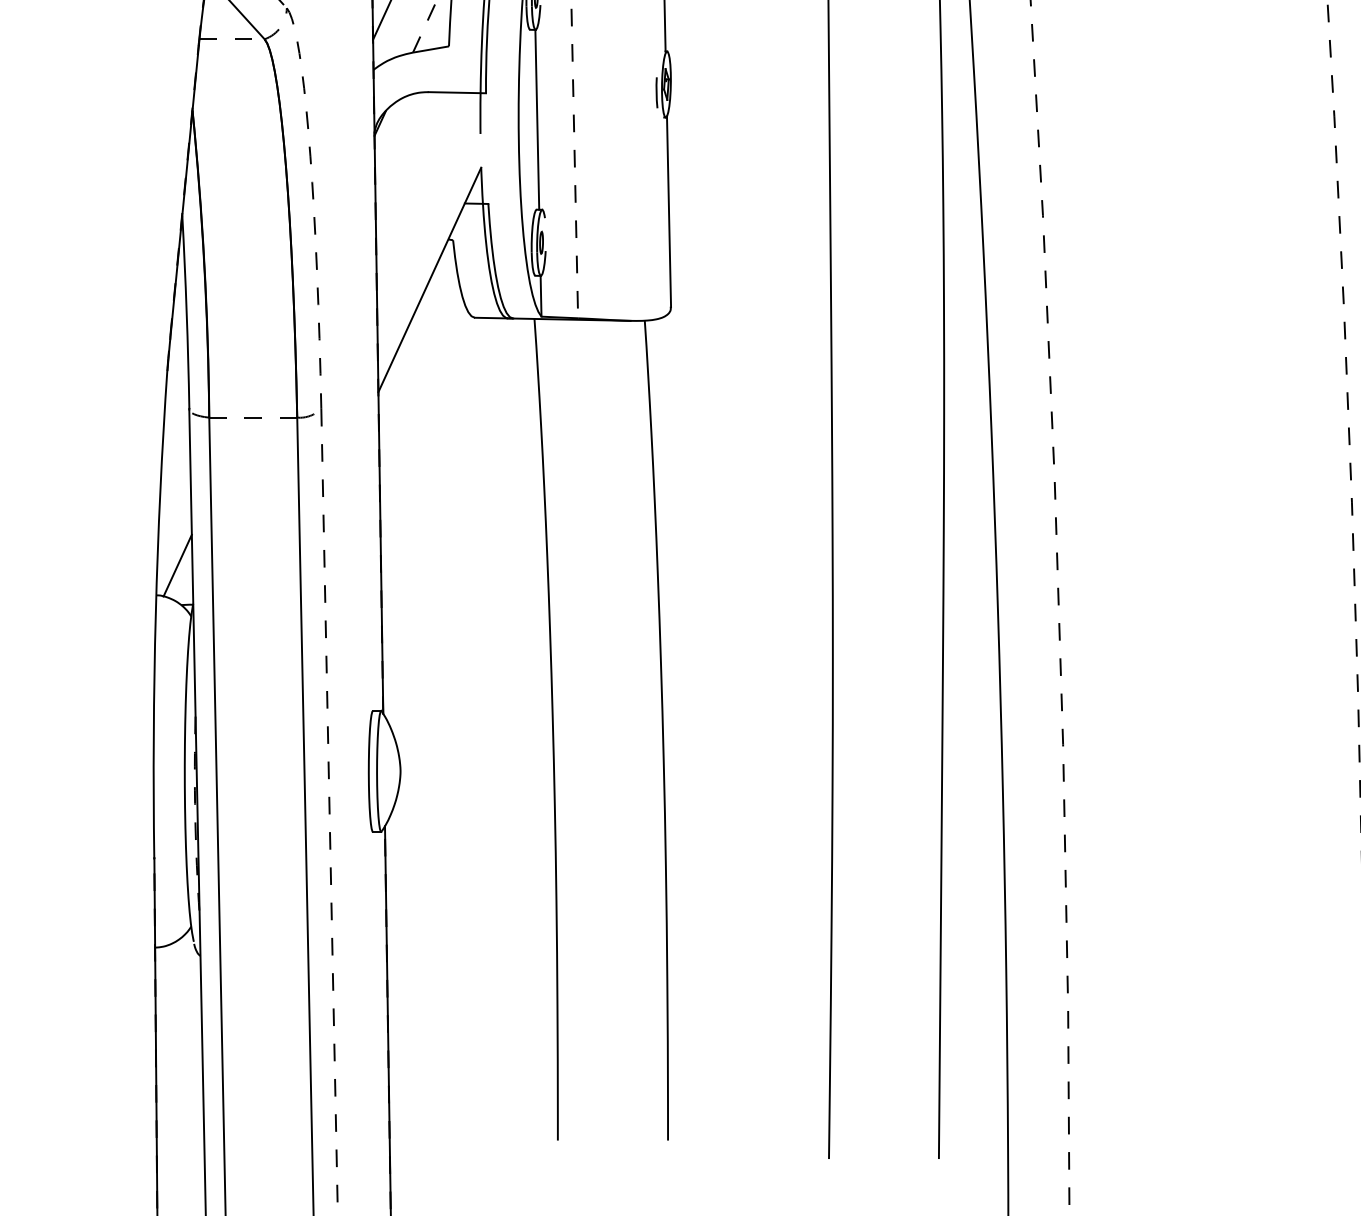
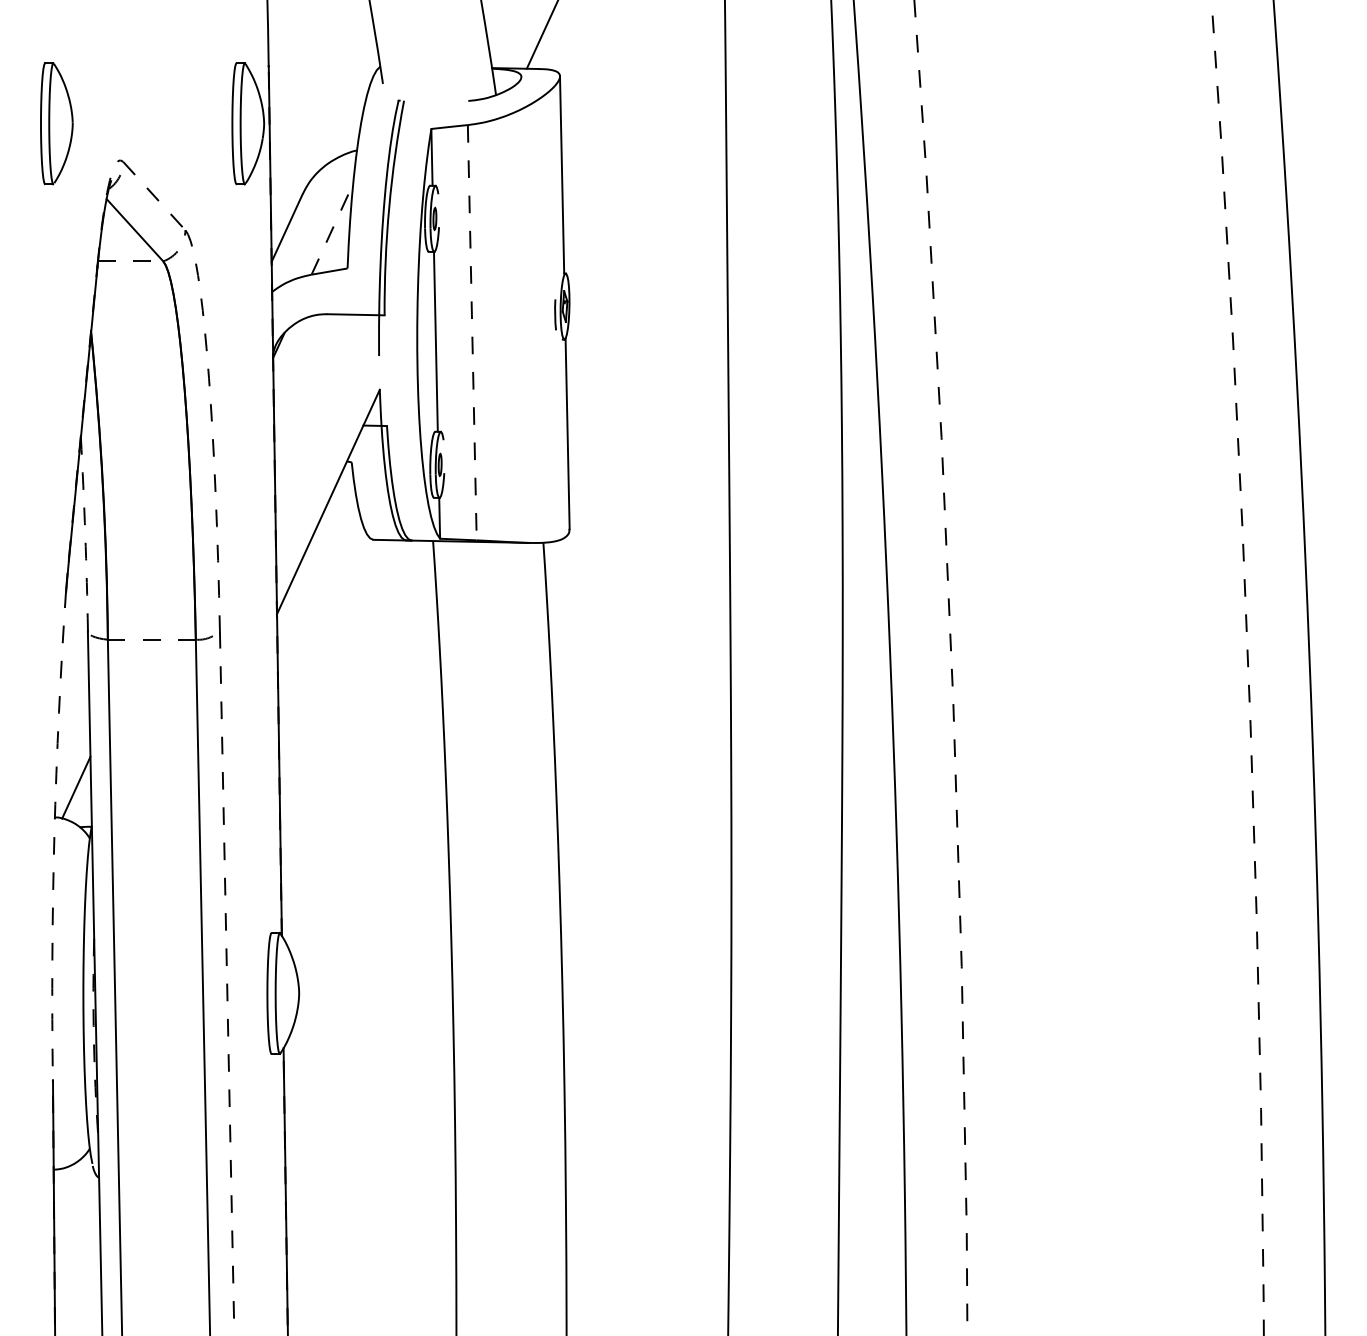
arc: (186, 312) -> (85, 534), solid -> dashed
arc: (155, 613) -> (54, 835), solid -> dashed

